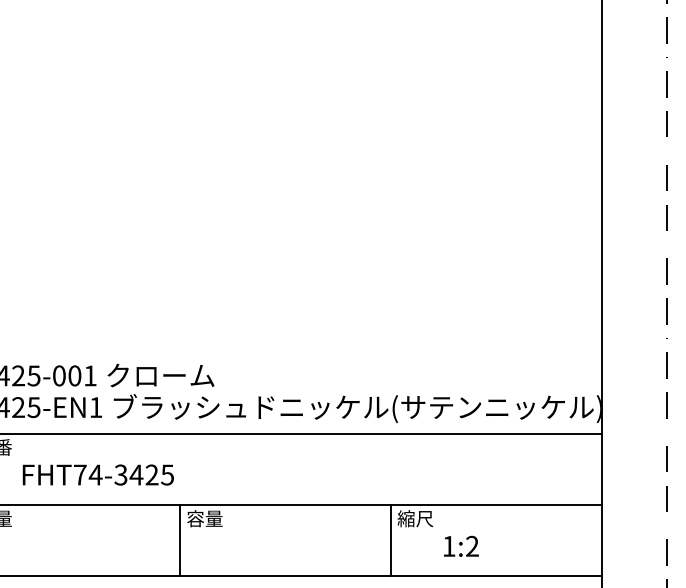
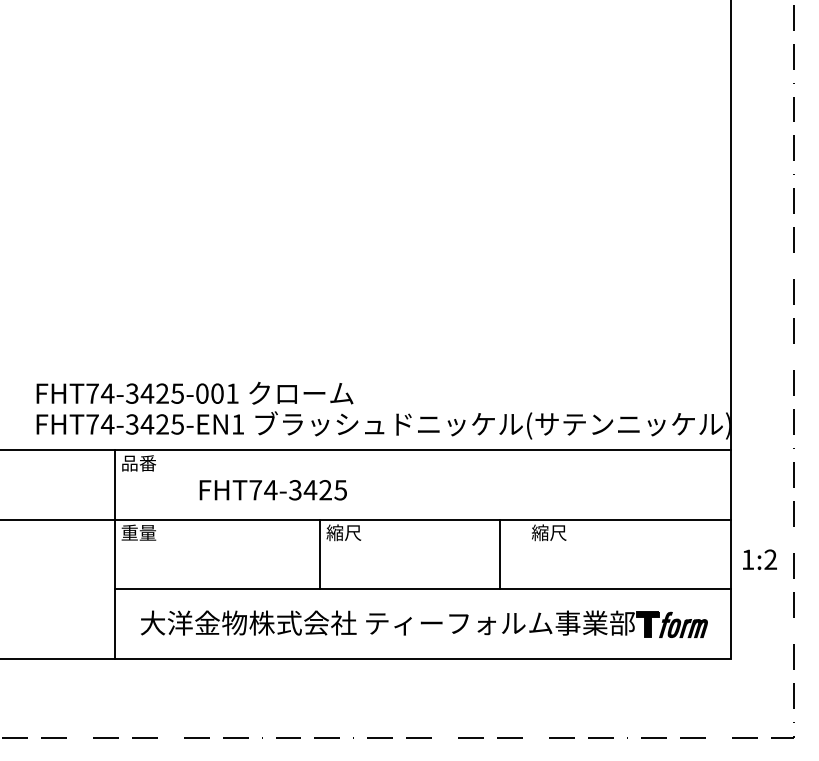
text: (97, 475) -> (272, 490), moved
text: (204, 518) -> (343, 532), 容量 -> 縮尺
line: (391, 541) -> (499, 554), moved
text: (460, 546) -> (759, 559), moved

